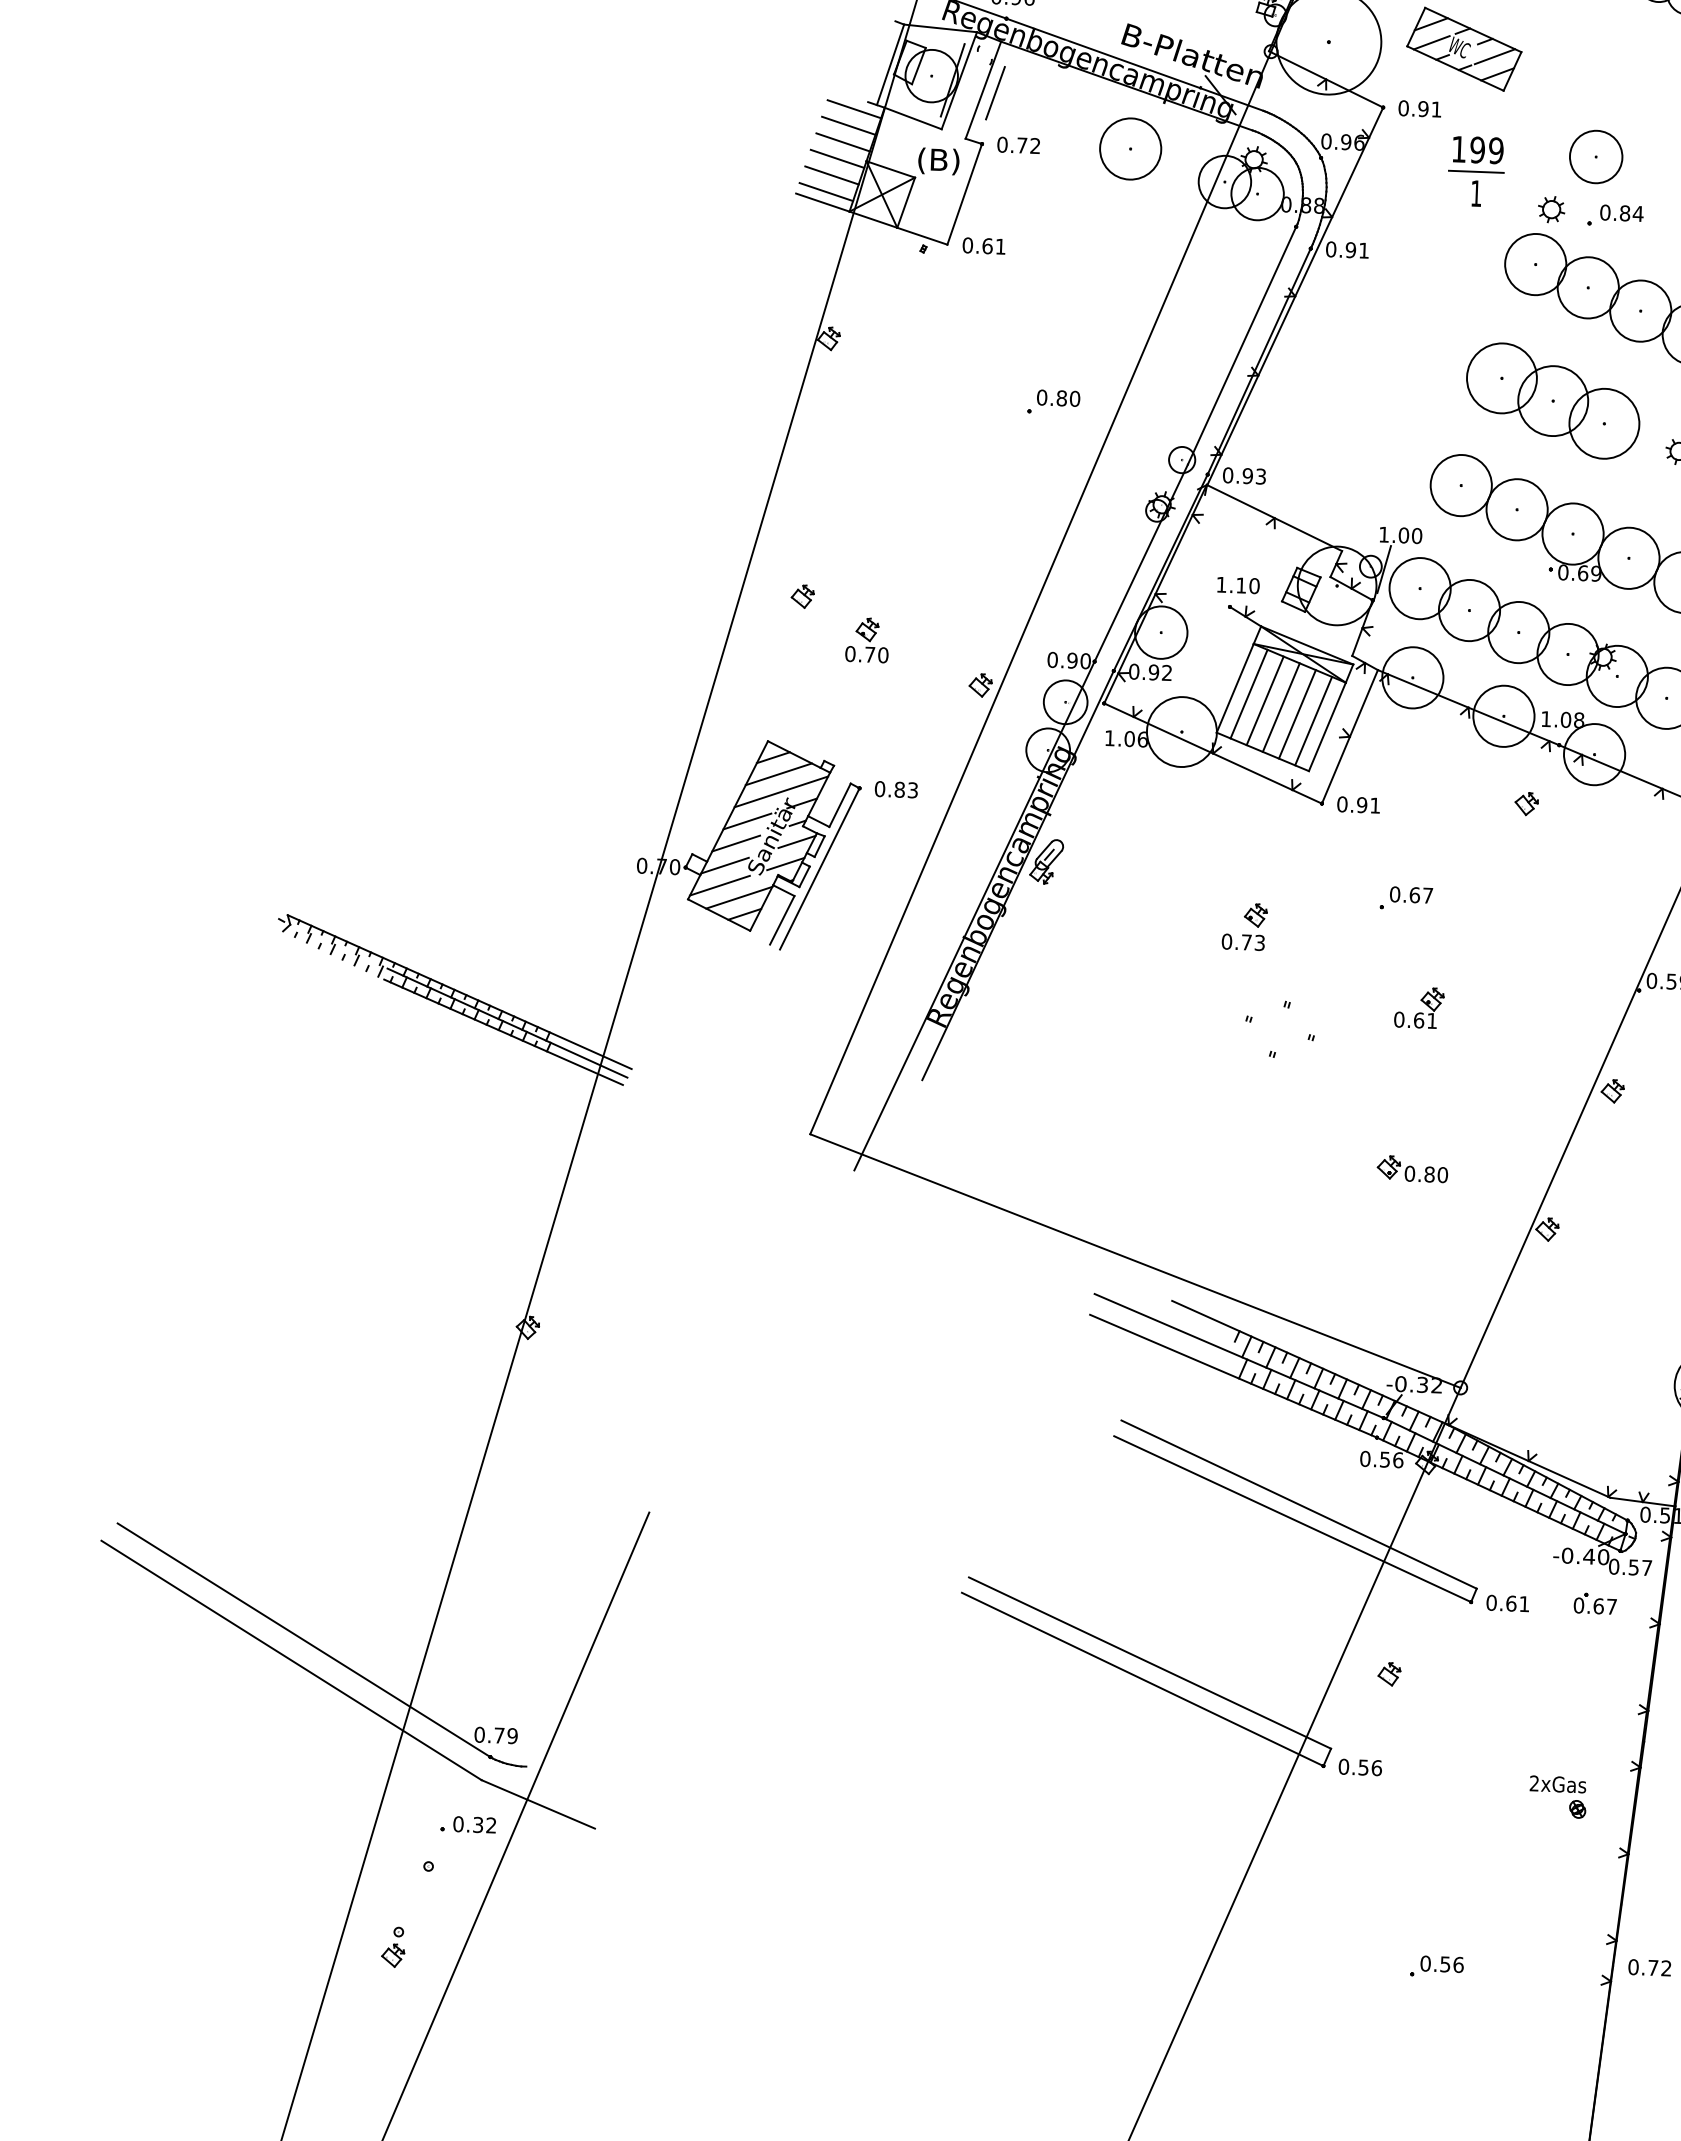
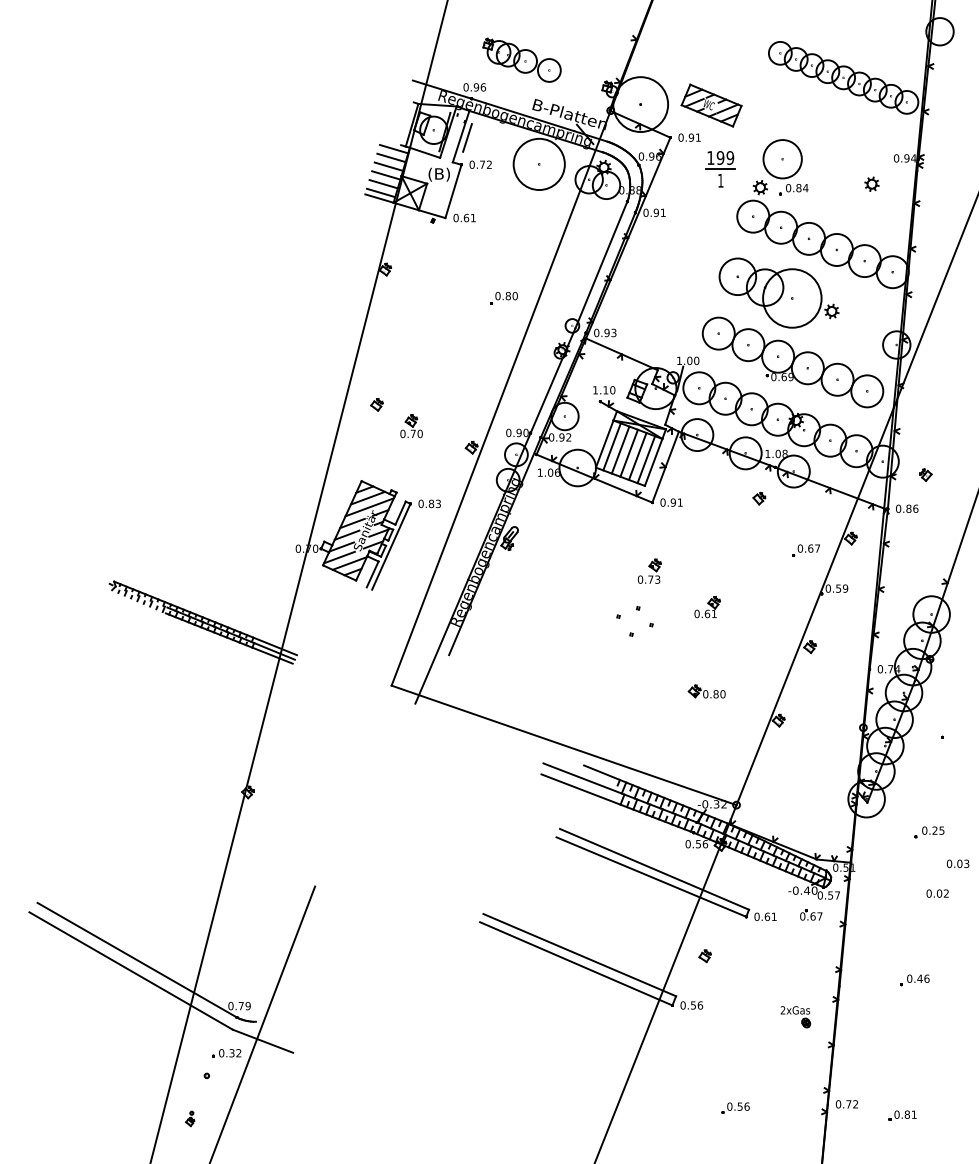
circle: (1131, 149) -> (539, 164), size x1.6
circle: (1595, 155) -> (782, 158), size x1.4
circle: (1604, 423) -> (792, 298), size x1.6
part: (1404, 898) -> (805, 550), moved
part: (1244, 924) -> (649, 570), moved
part: (392, 1946) -> (189, 1118), size x0.7

